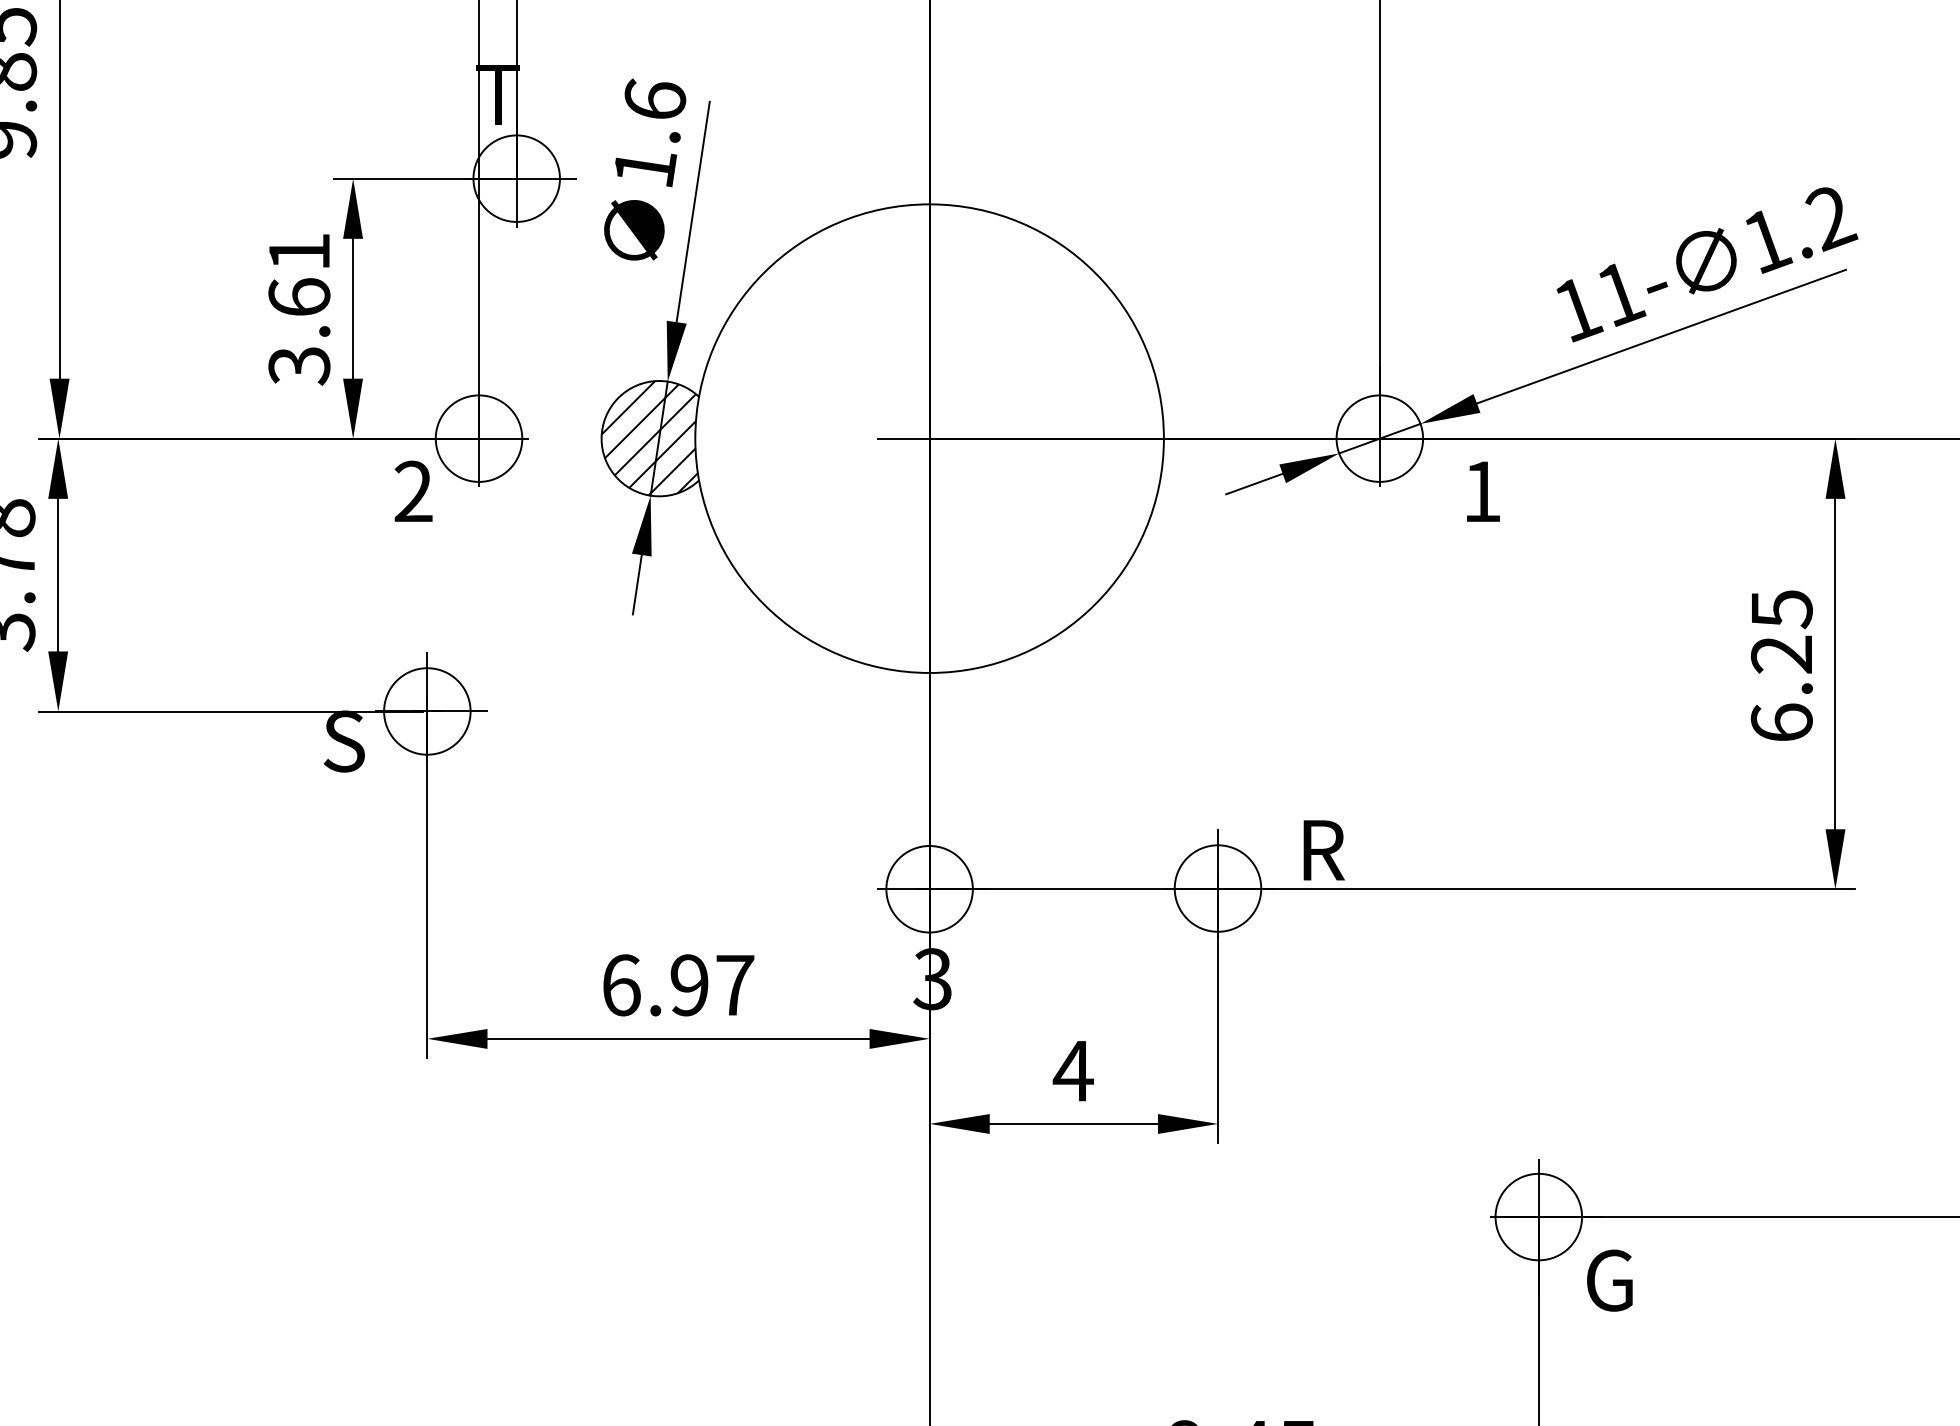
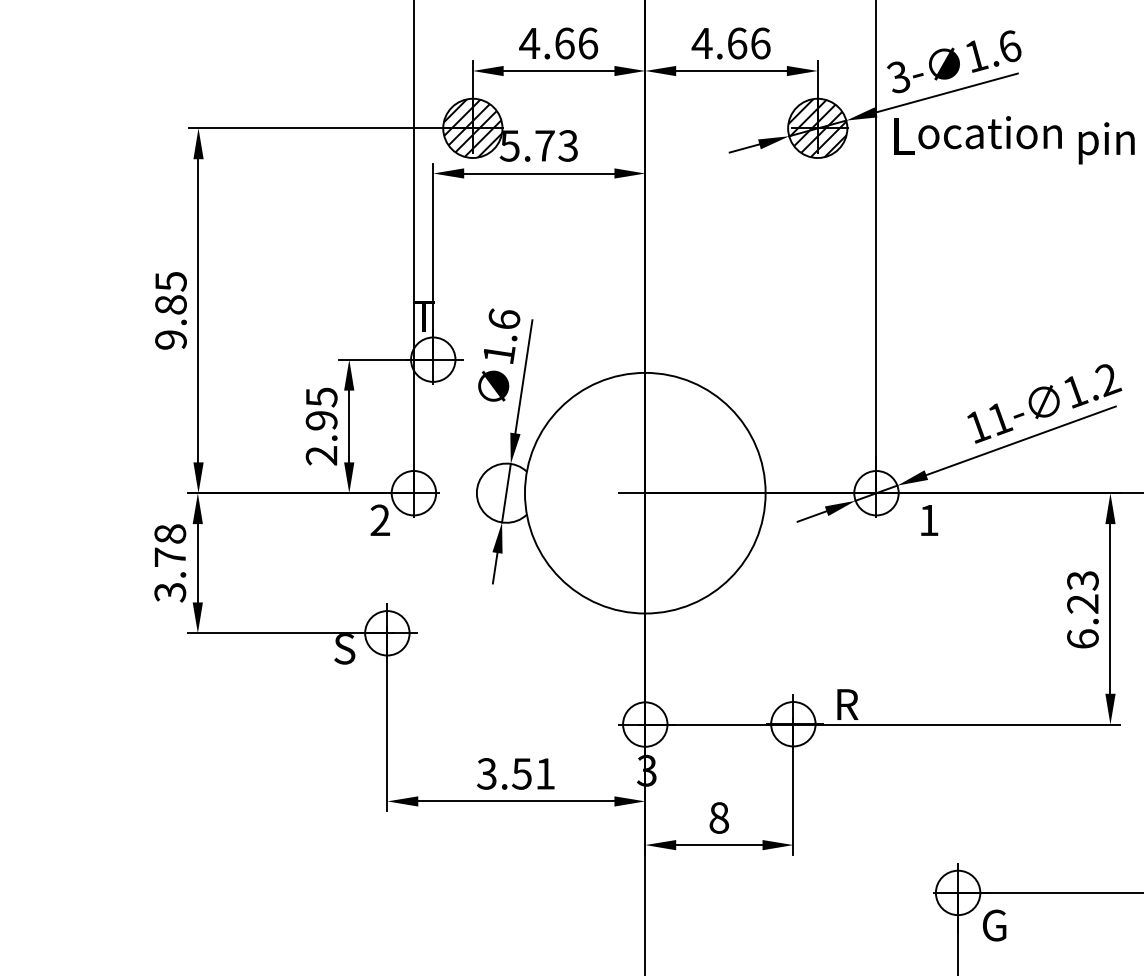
text: (299, 308) -> (321, 426), 3.61 -> 2.95
hatch: (649, 437) -> (501, 492), removed
text: (1781, 608) -> (1082, 580), 6.25 -> 6.23
text: (678, 984) -> (516, 773), 6.97 -> 3.51
text: (1072, 1070) -> (718, 817), 4 -> 8

